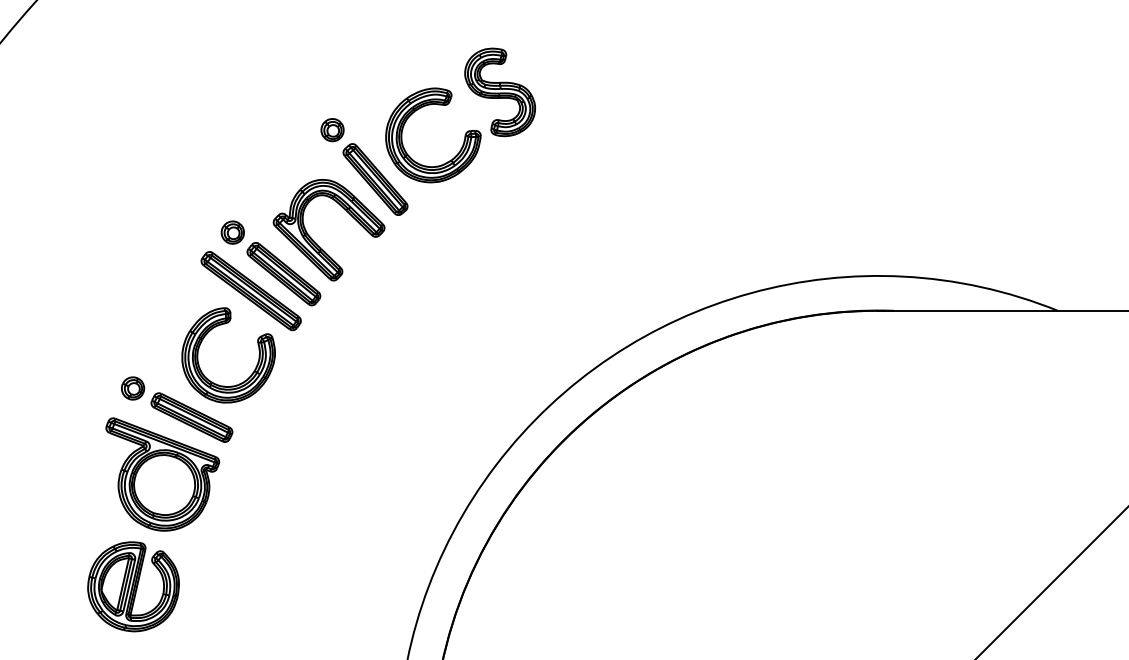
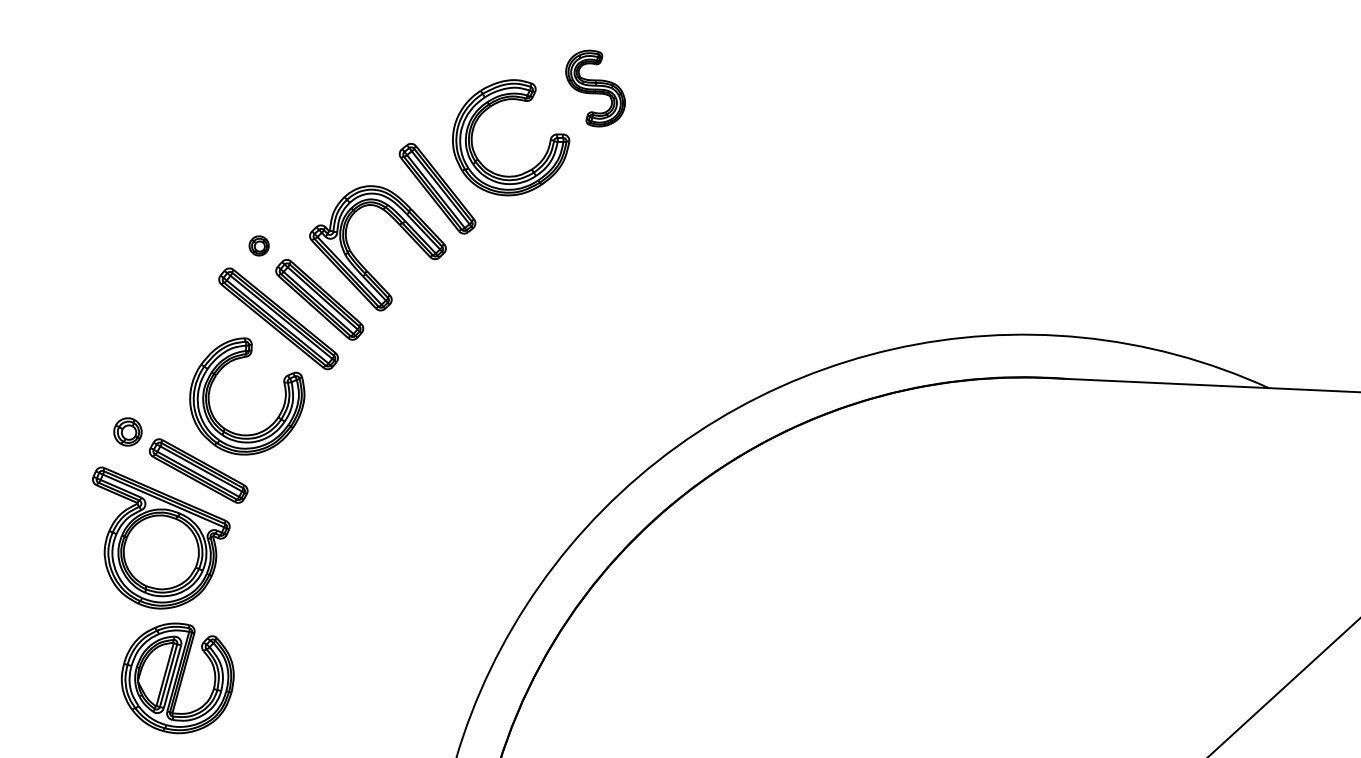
part: (499, 92) -> (594, 88), size x0.7
part: (332, 130) -> (387, 126), removed
part: (232, 232) -> (258, 245), size x0.7
part: (133, 586) -> (177, 678), moved

